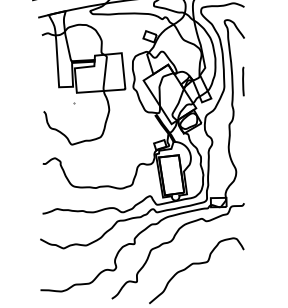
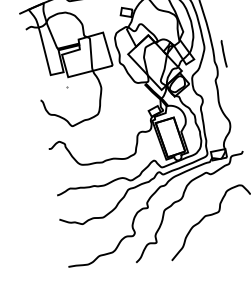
line: (243, 81) -> (224, 53), moved

